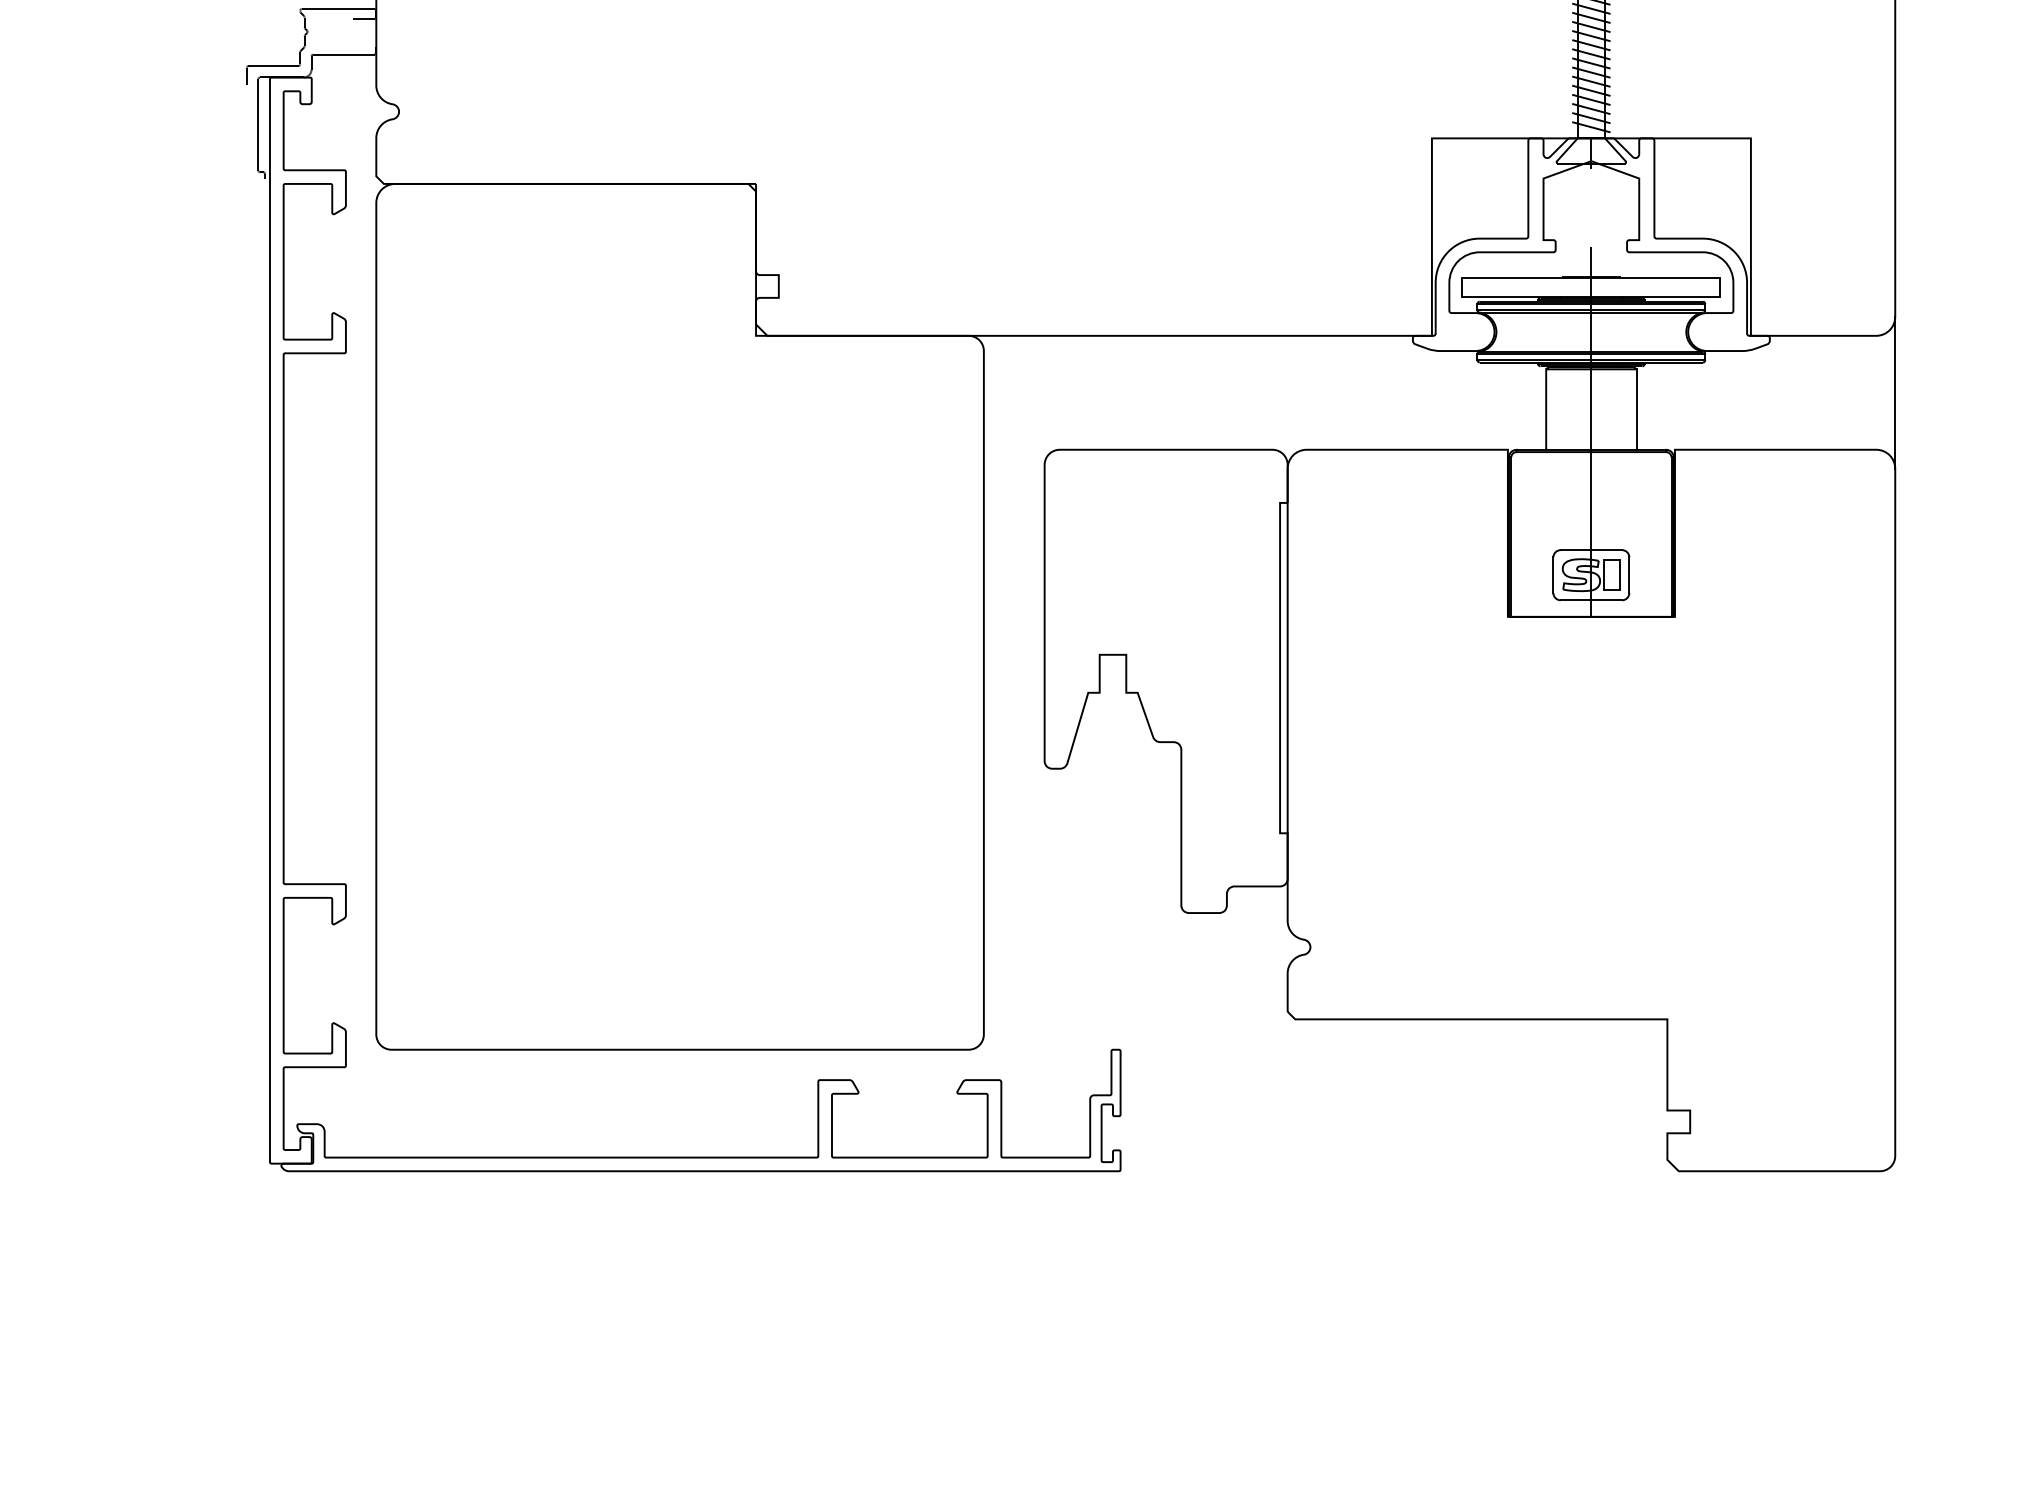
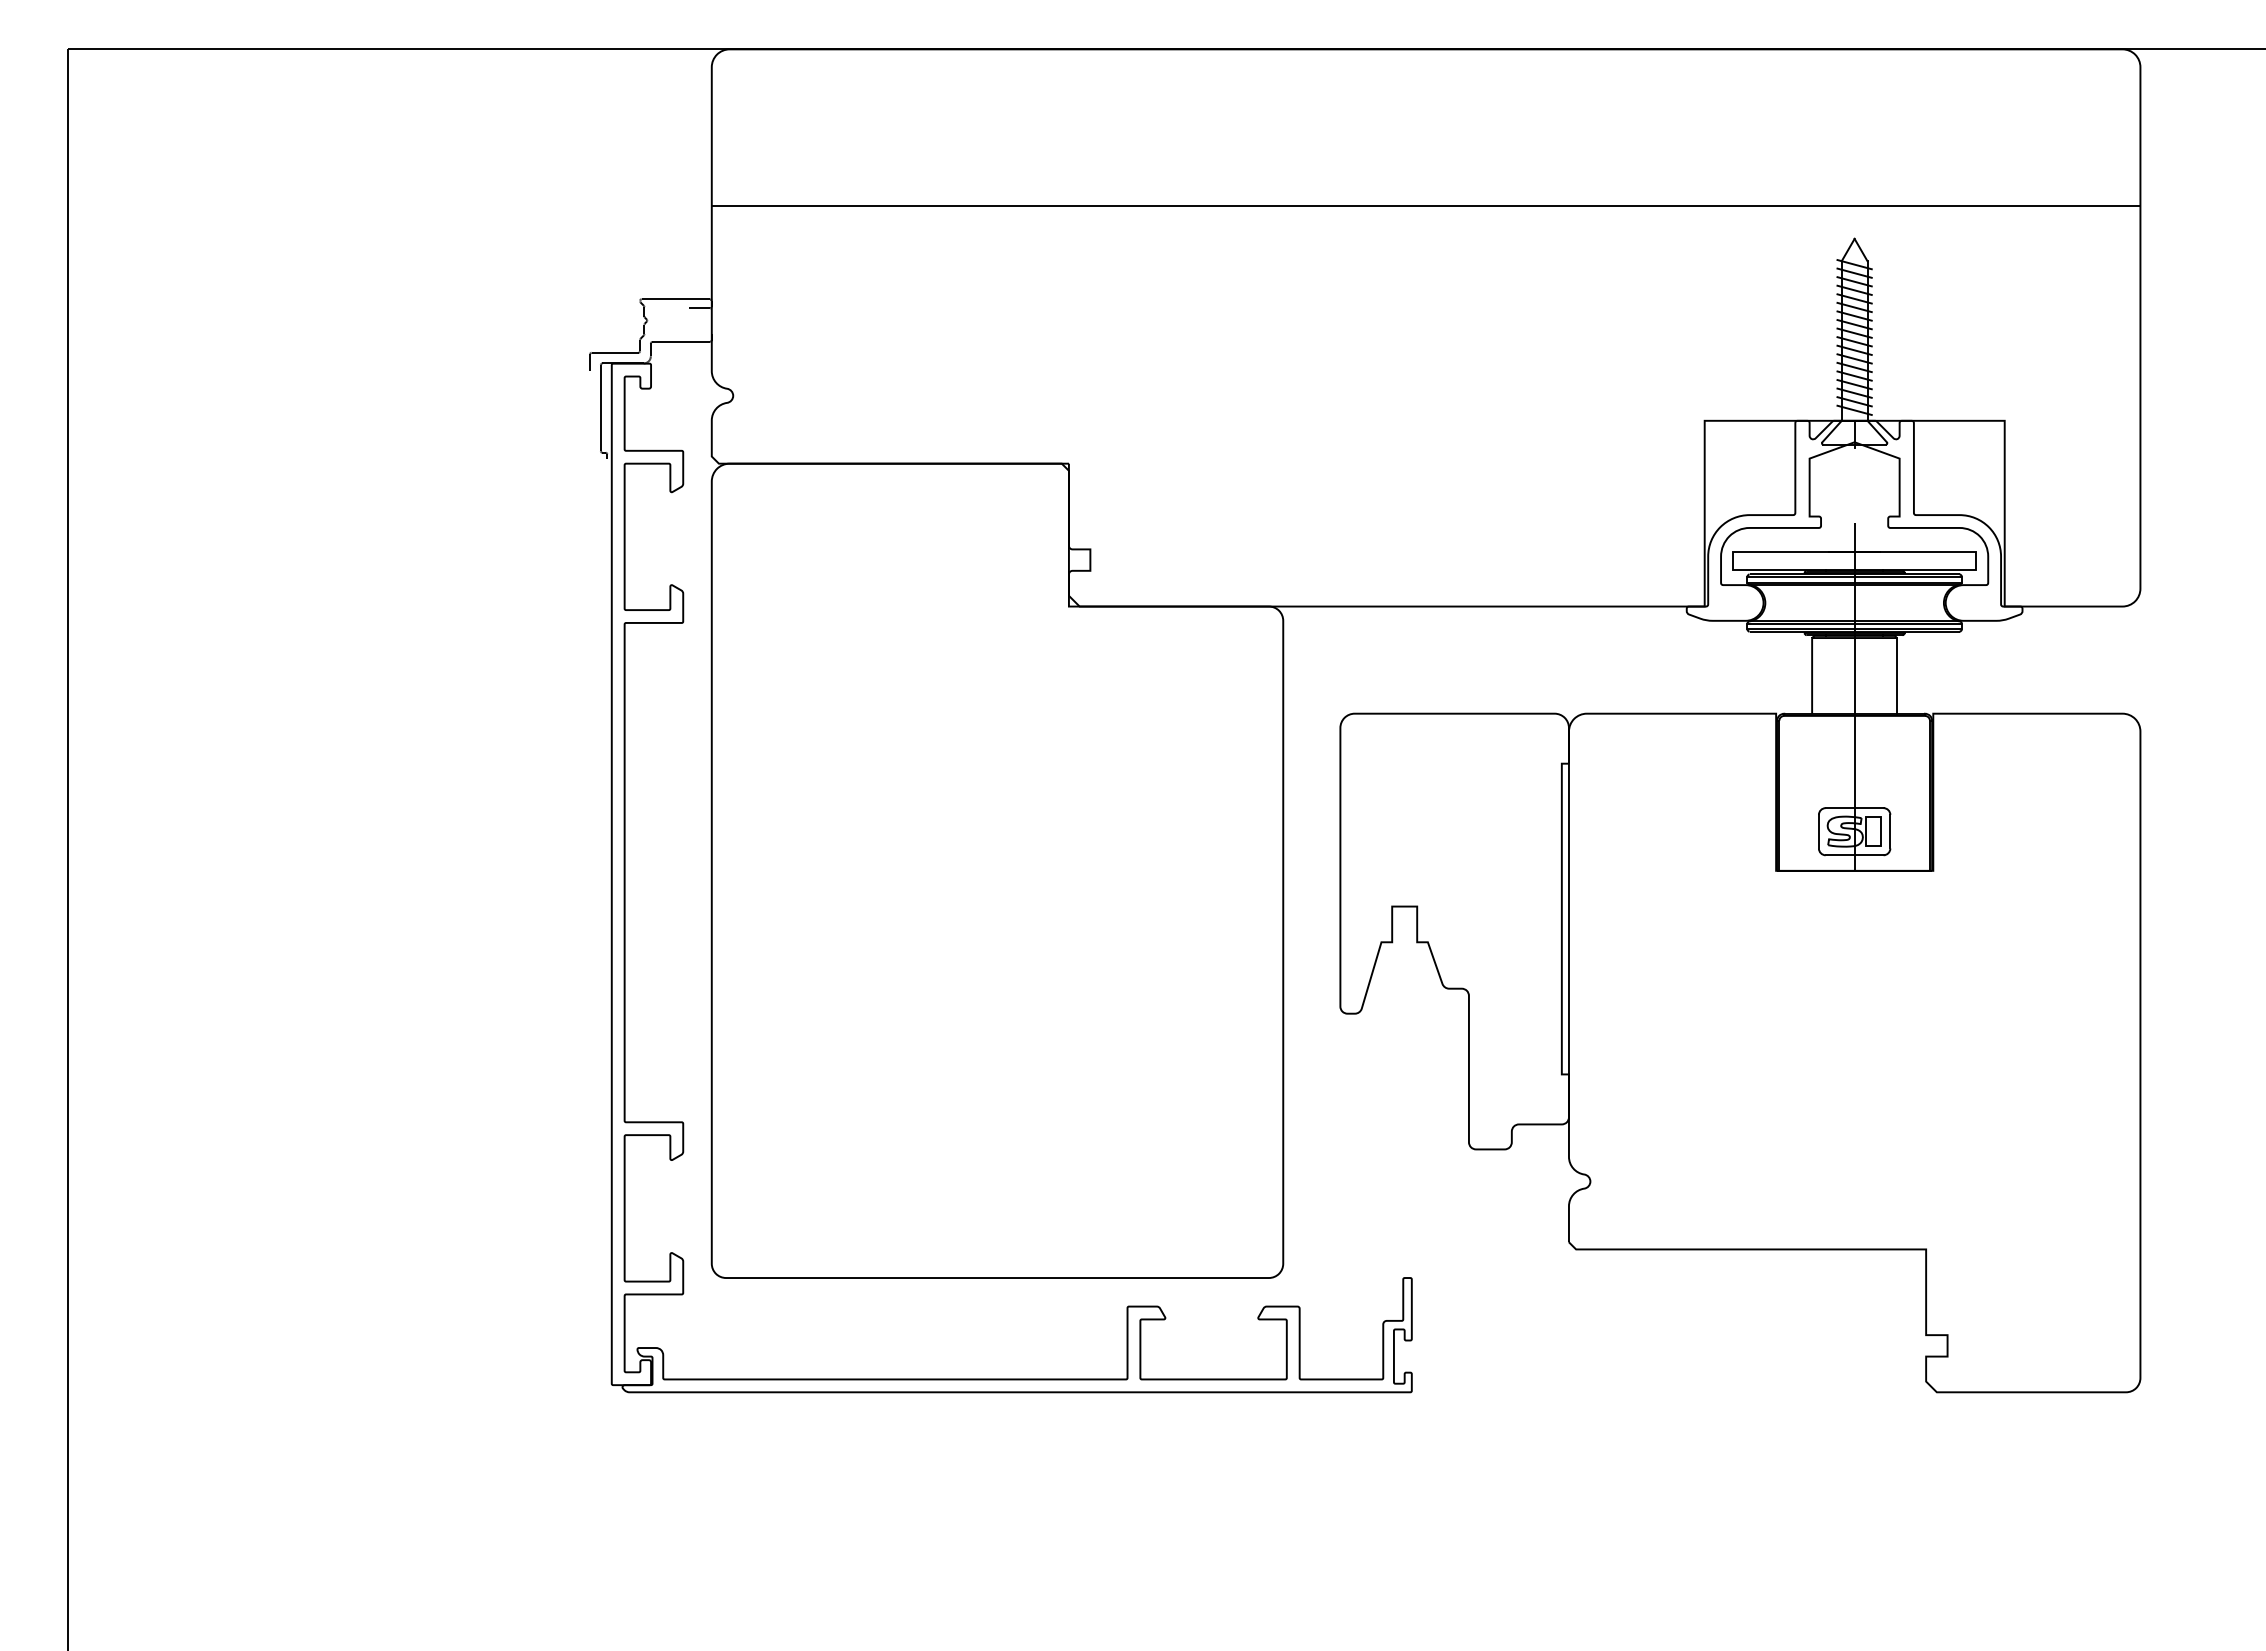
line: (1895, 392) -> (2140, 659), removed

